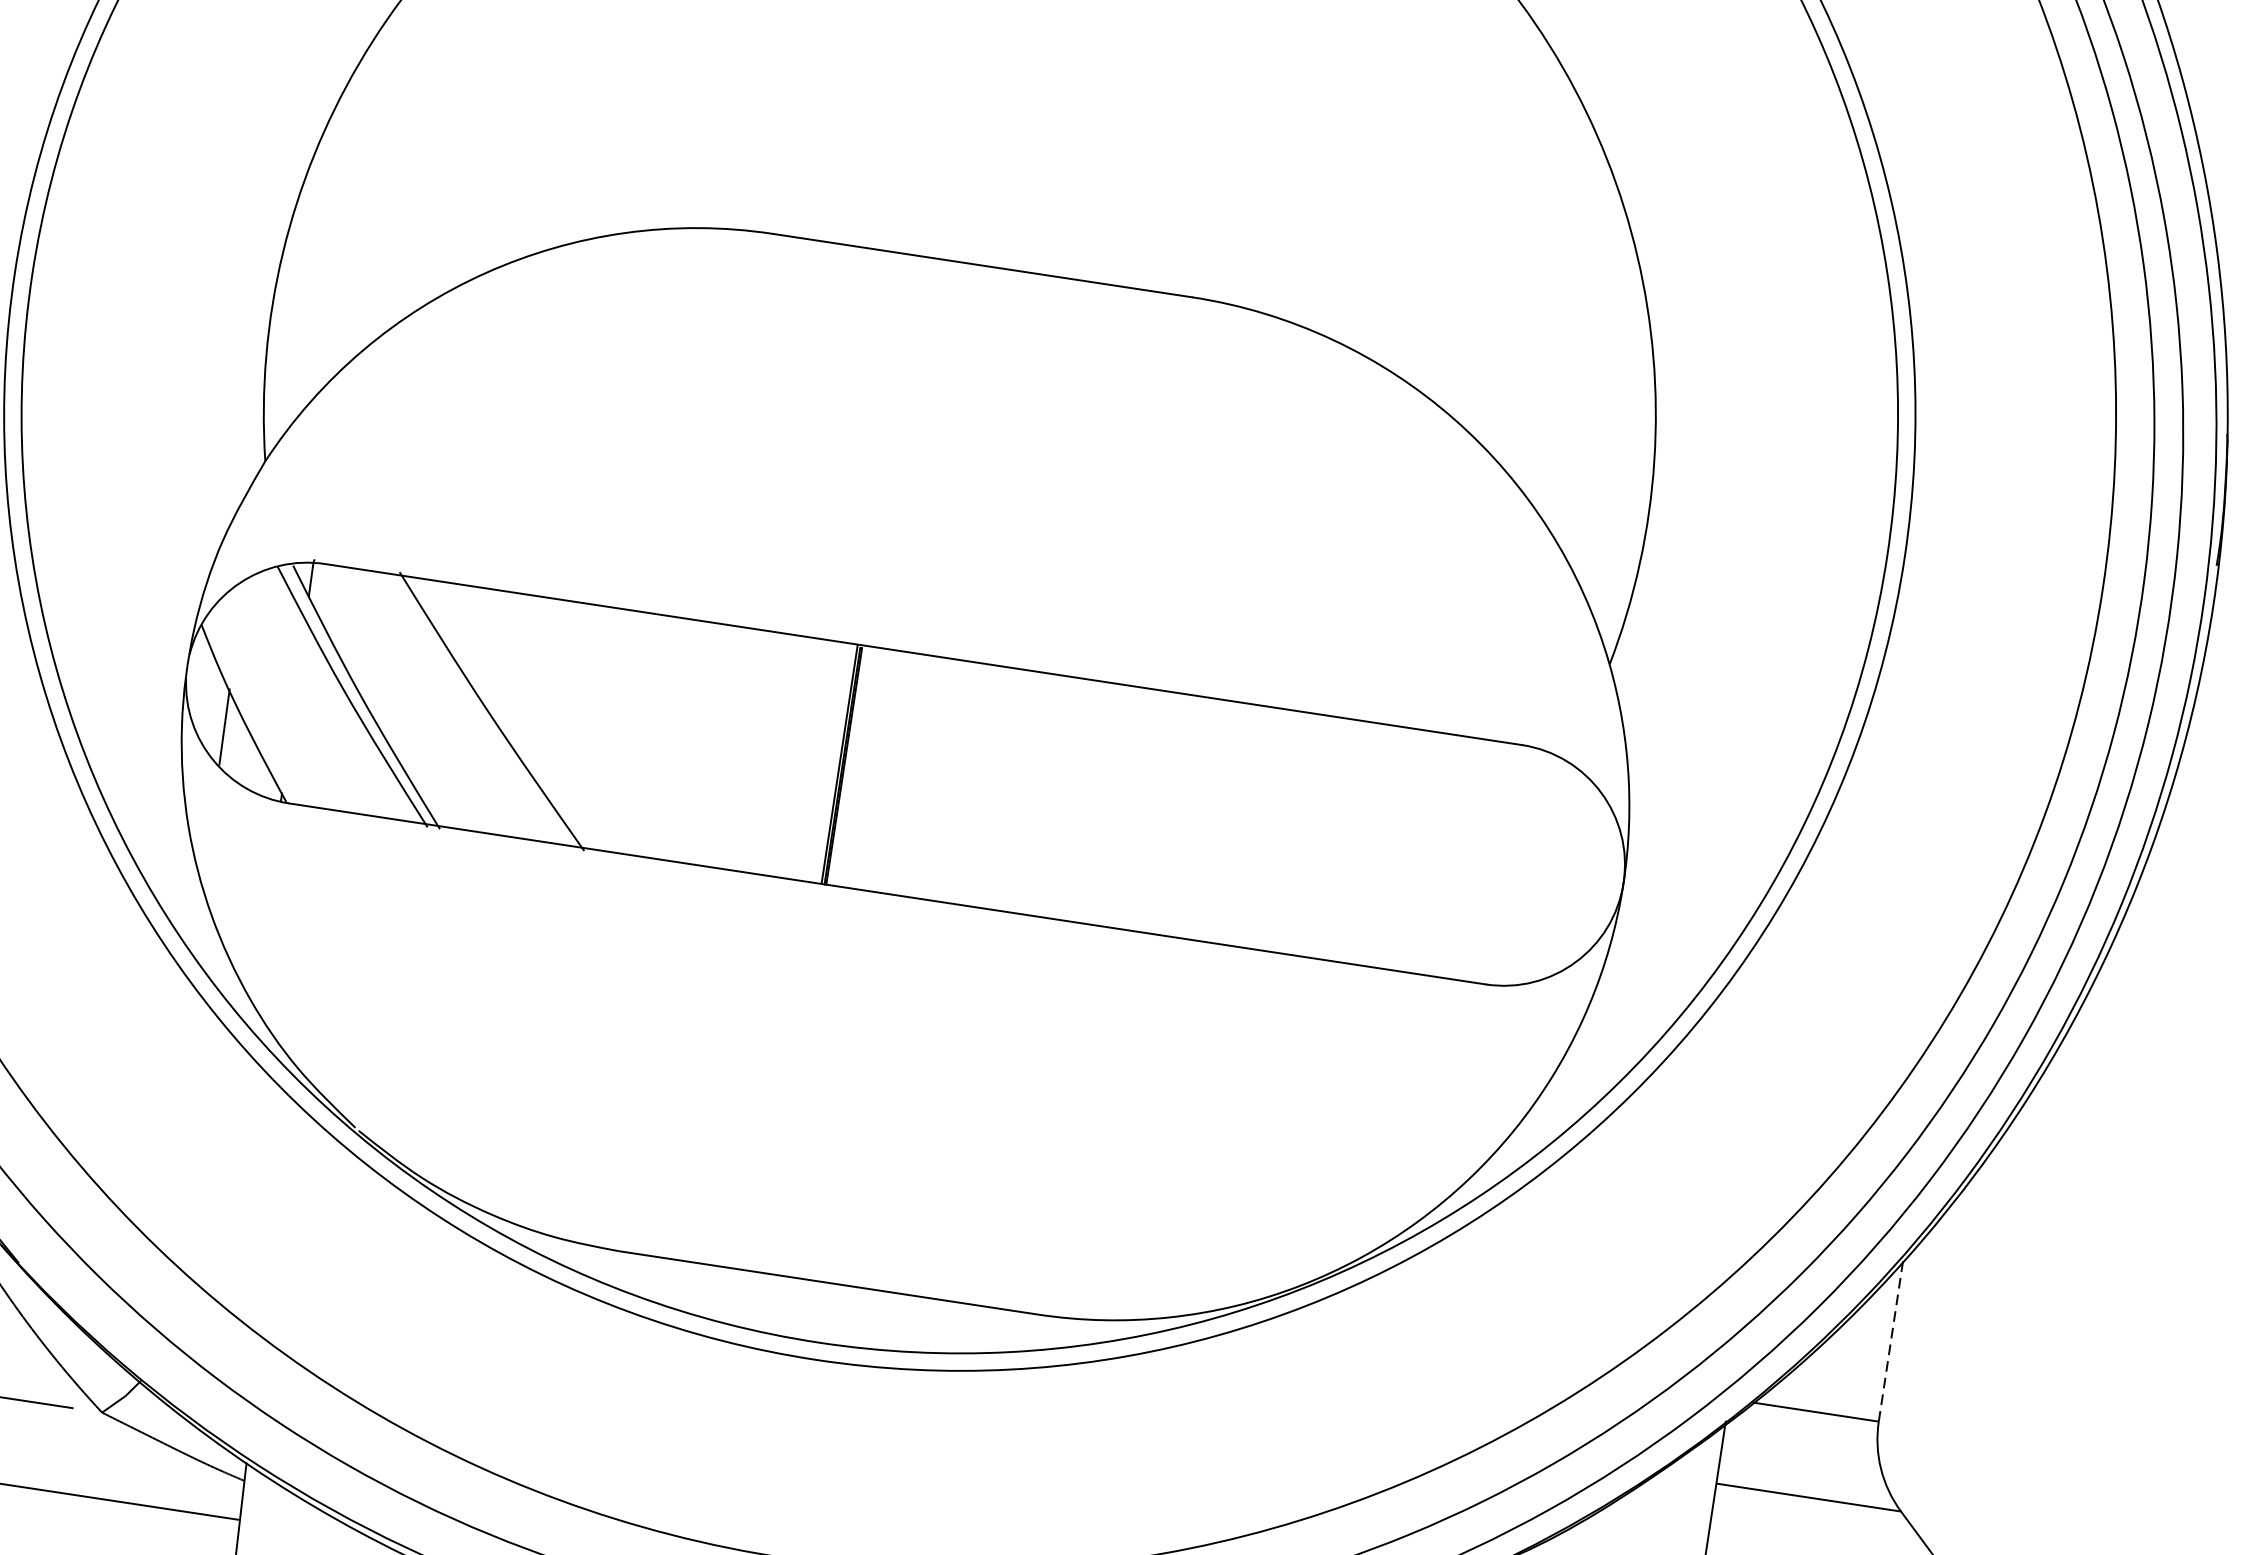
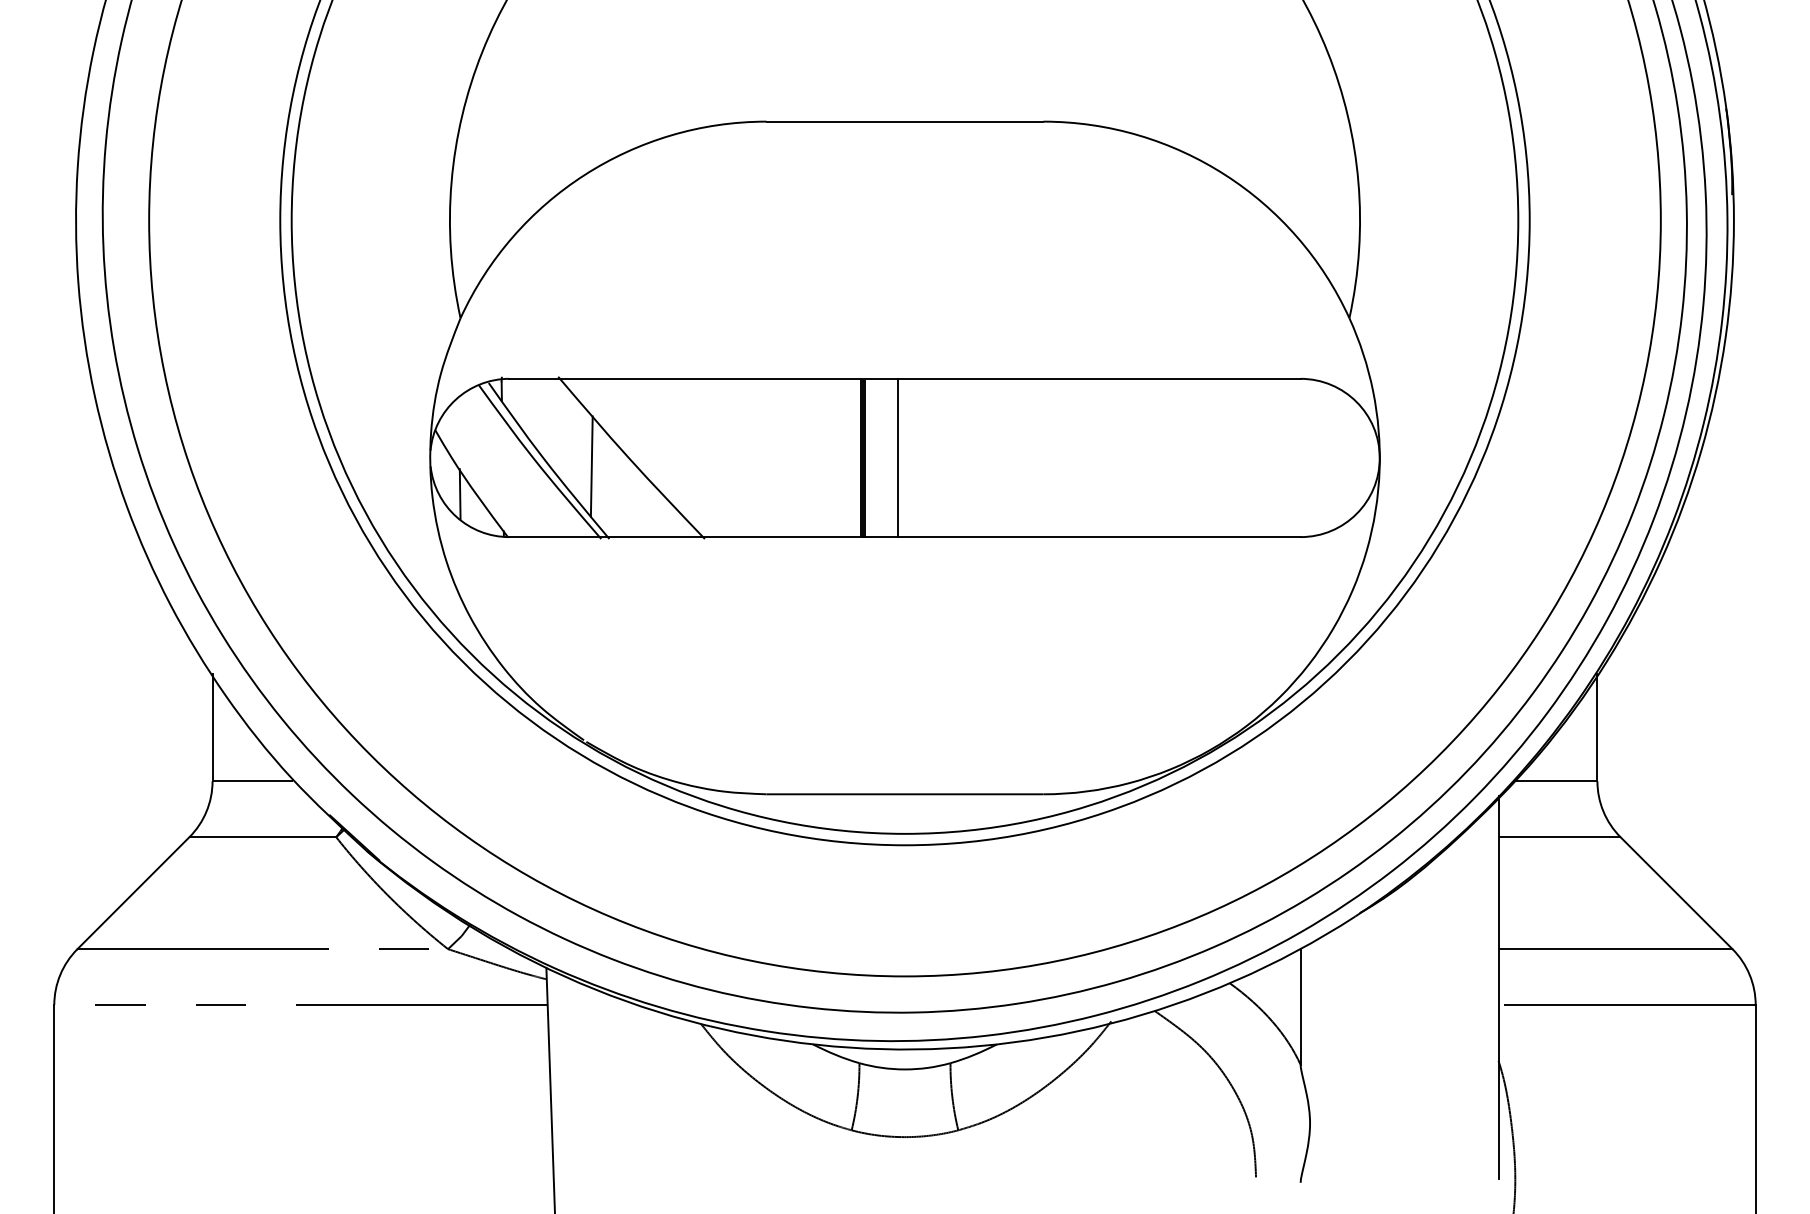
line: (429, 715) -> (591, 466), added
line: (895, 772) -> (898, 457), added
line: (1891, 1340) -> (1597, 727), dashed -> solid

